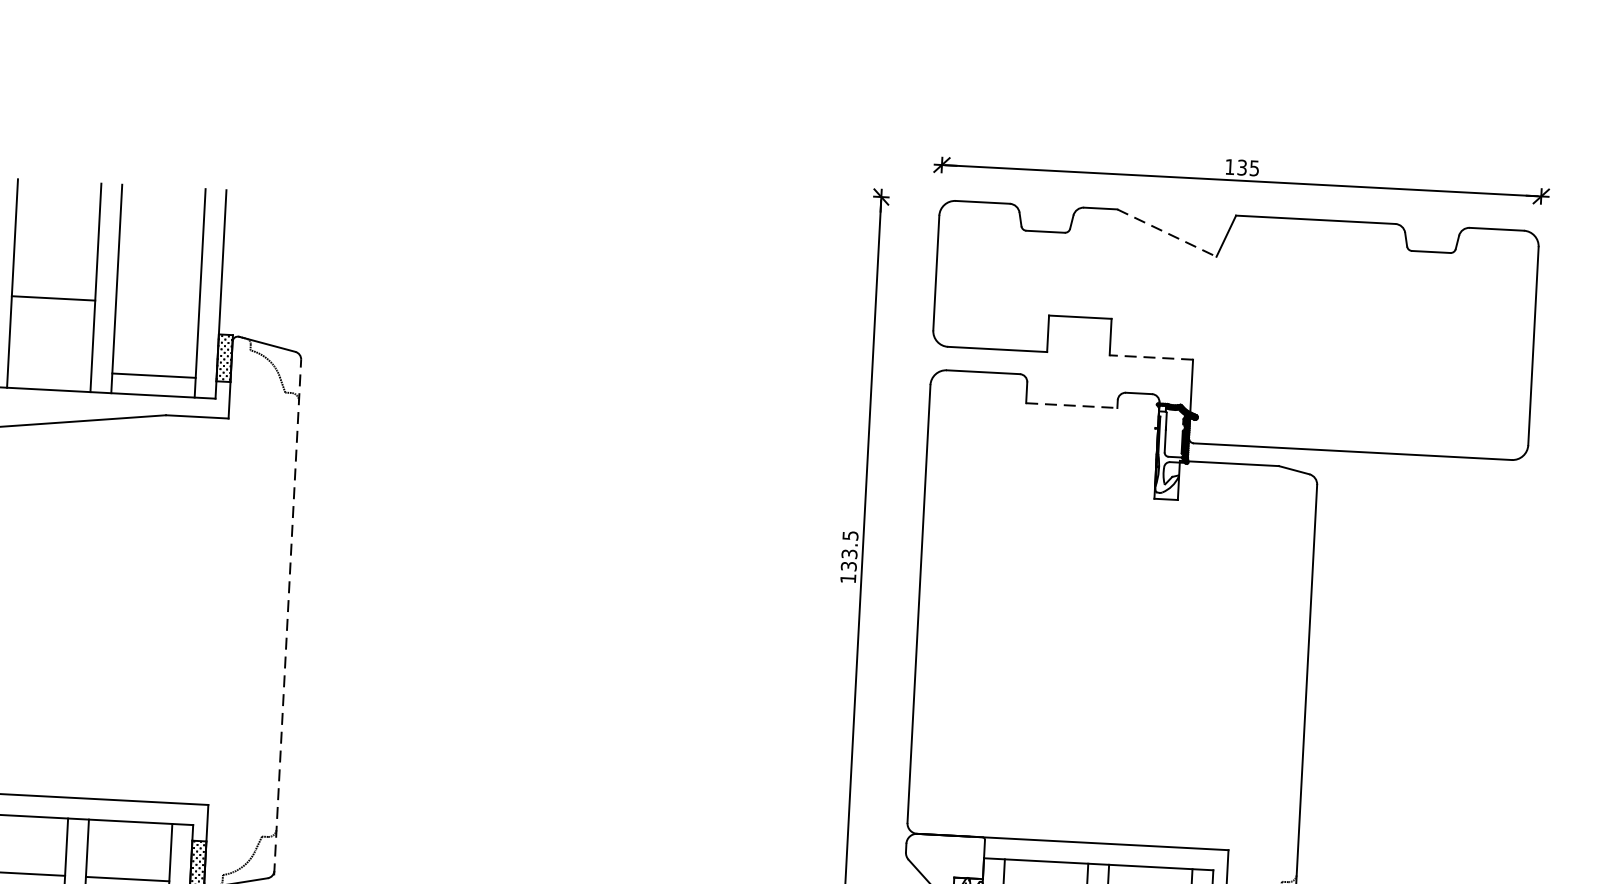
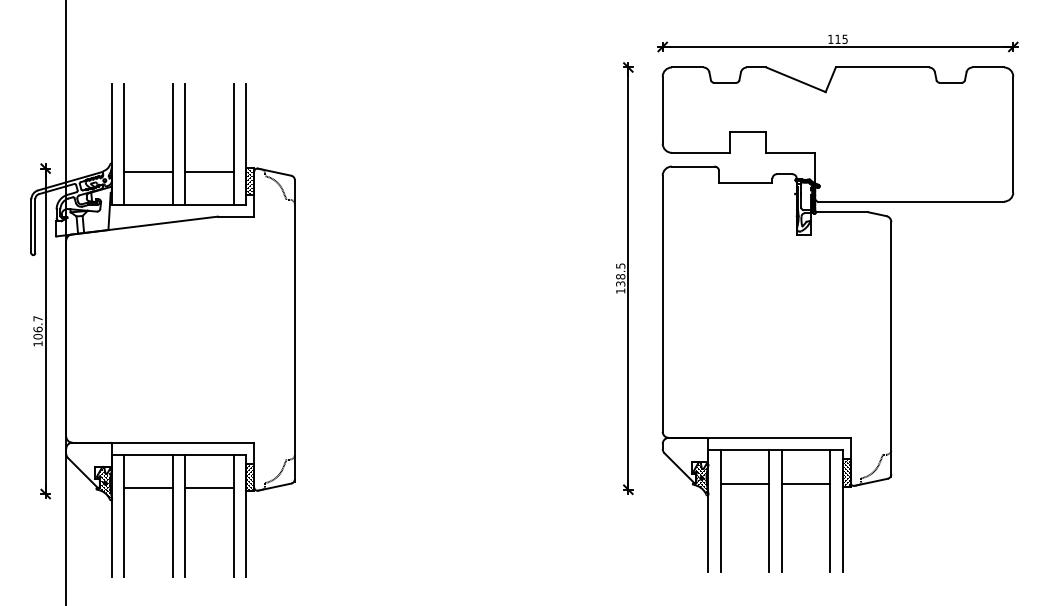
text: (1241, 166) -> (837, 38), 135 -> 115
line: (1167, 232) -> (796, 79), dashed -> solid
line: (53, 297) -> (148, 171), moved
line: (1150, 356) -> (790, 152), dashed -> solid
line: (153, 374) -> (209, 171), moved
line: (1071, 405) -> (745, 183), dashed -> solid
text: (849, 553) -> (620, 276), 133.5 -> 138.5
line: (287, 616) -> (294, 330), dashed -> solid

